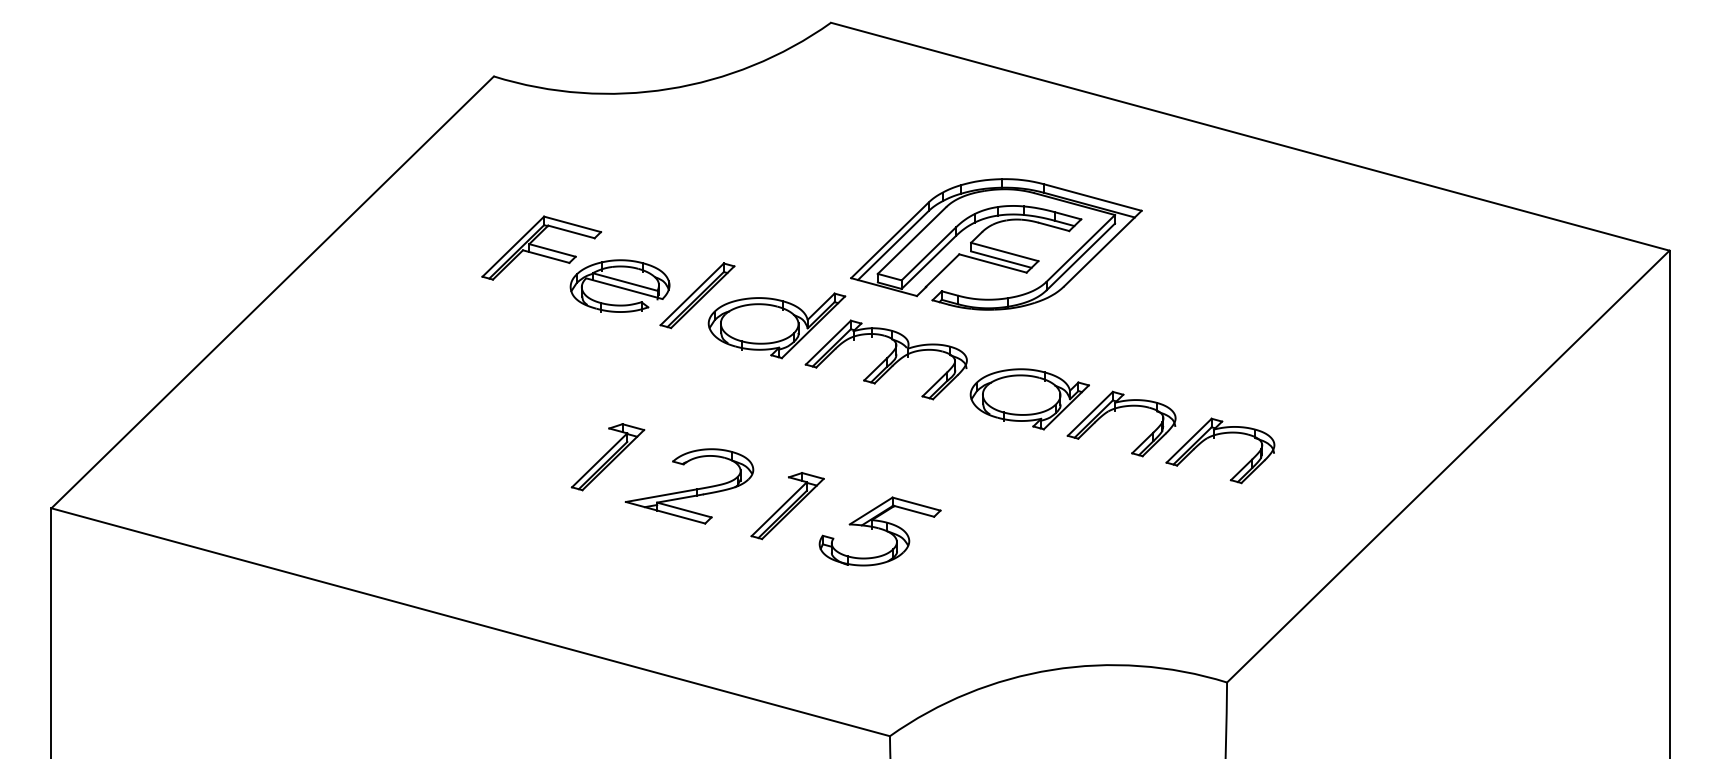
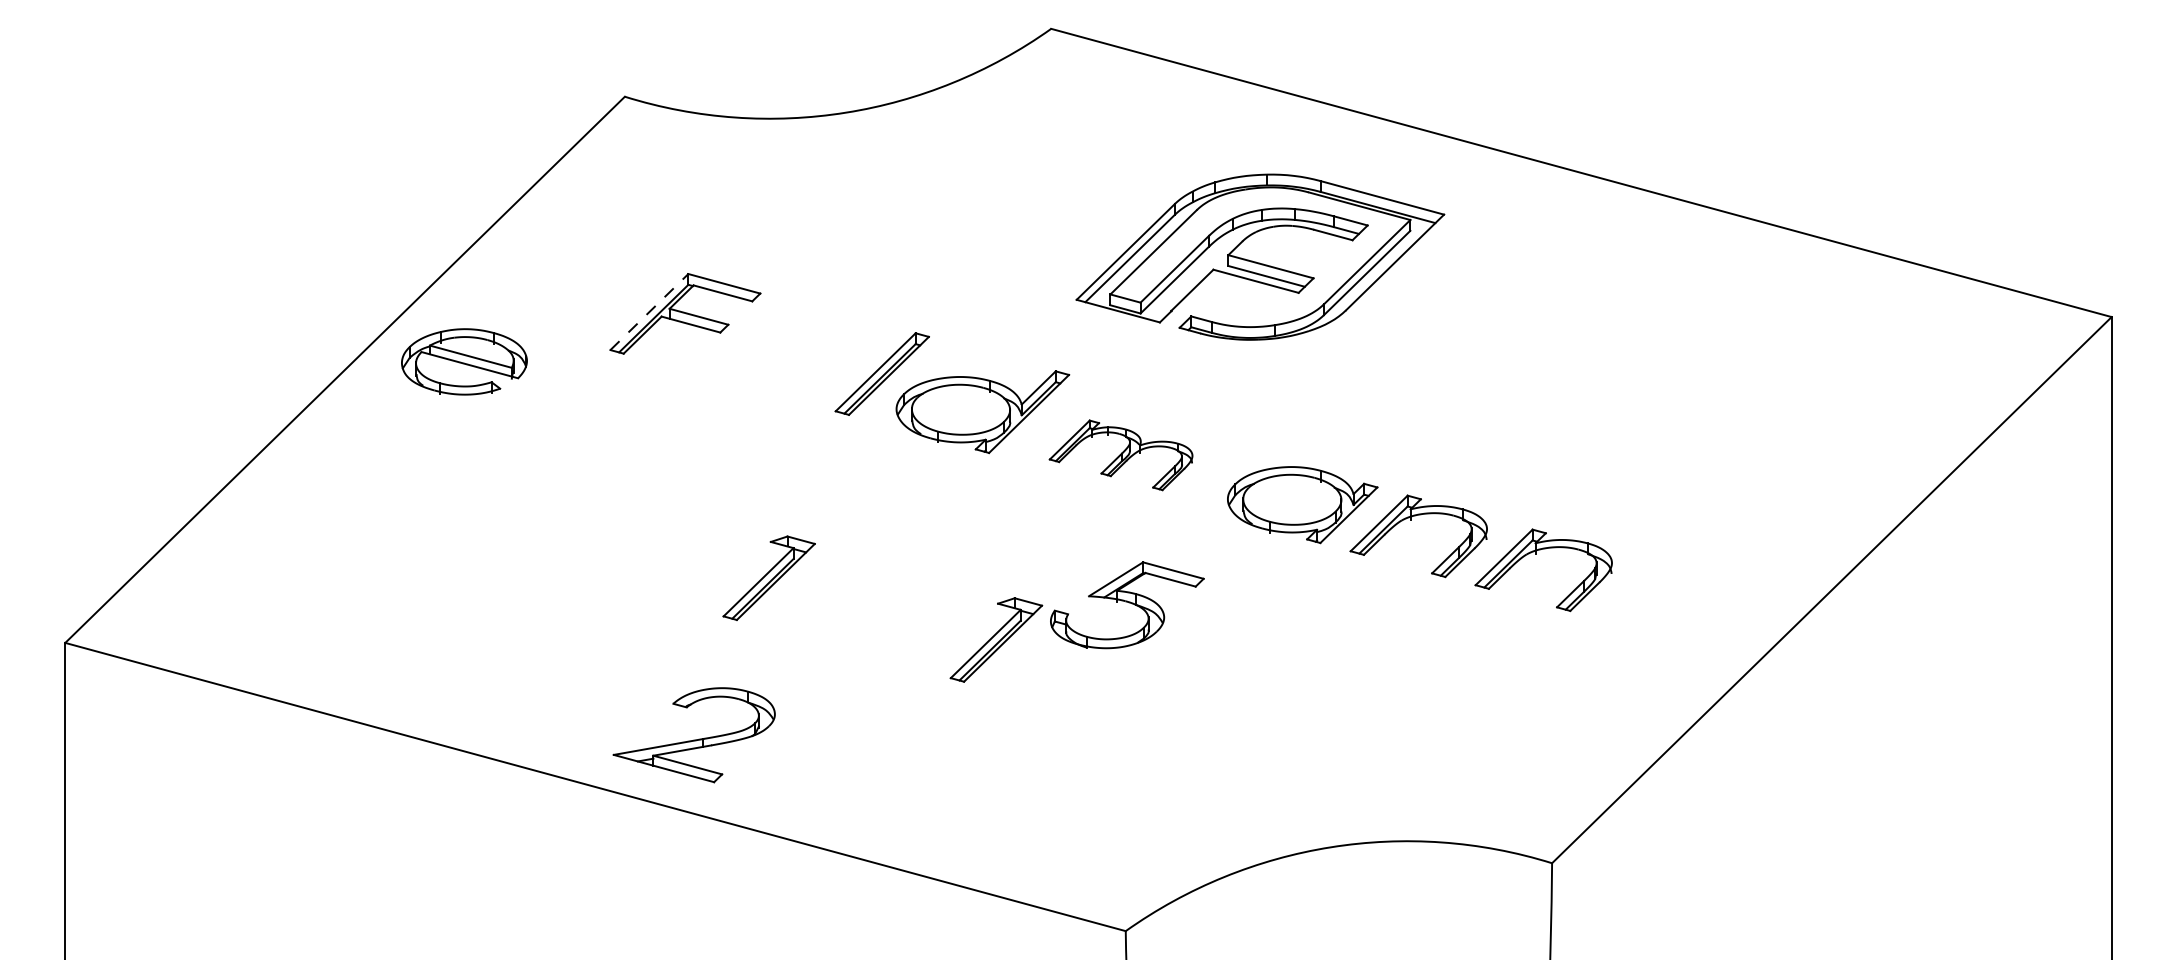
line: (513, 246) -> (649, 311), solid -> dashed
part: (995, 248) -> (1259, 262), moved
part: (620, 285) -> (464, 361), moved
part: (885, 360) -> (1120, 455), size x0.7
part: (688, 486) -> (693, 735), moved
part: (880, 531) -> (1127, 605), moved

